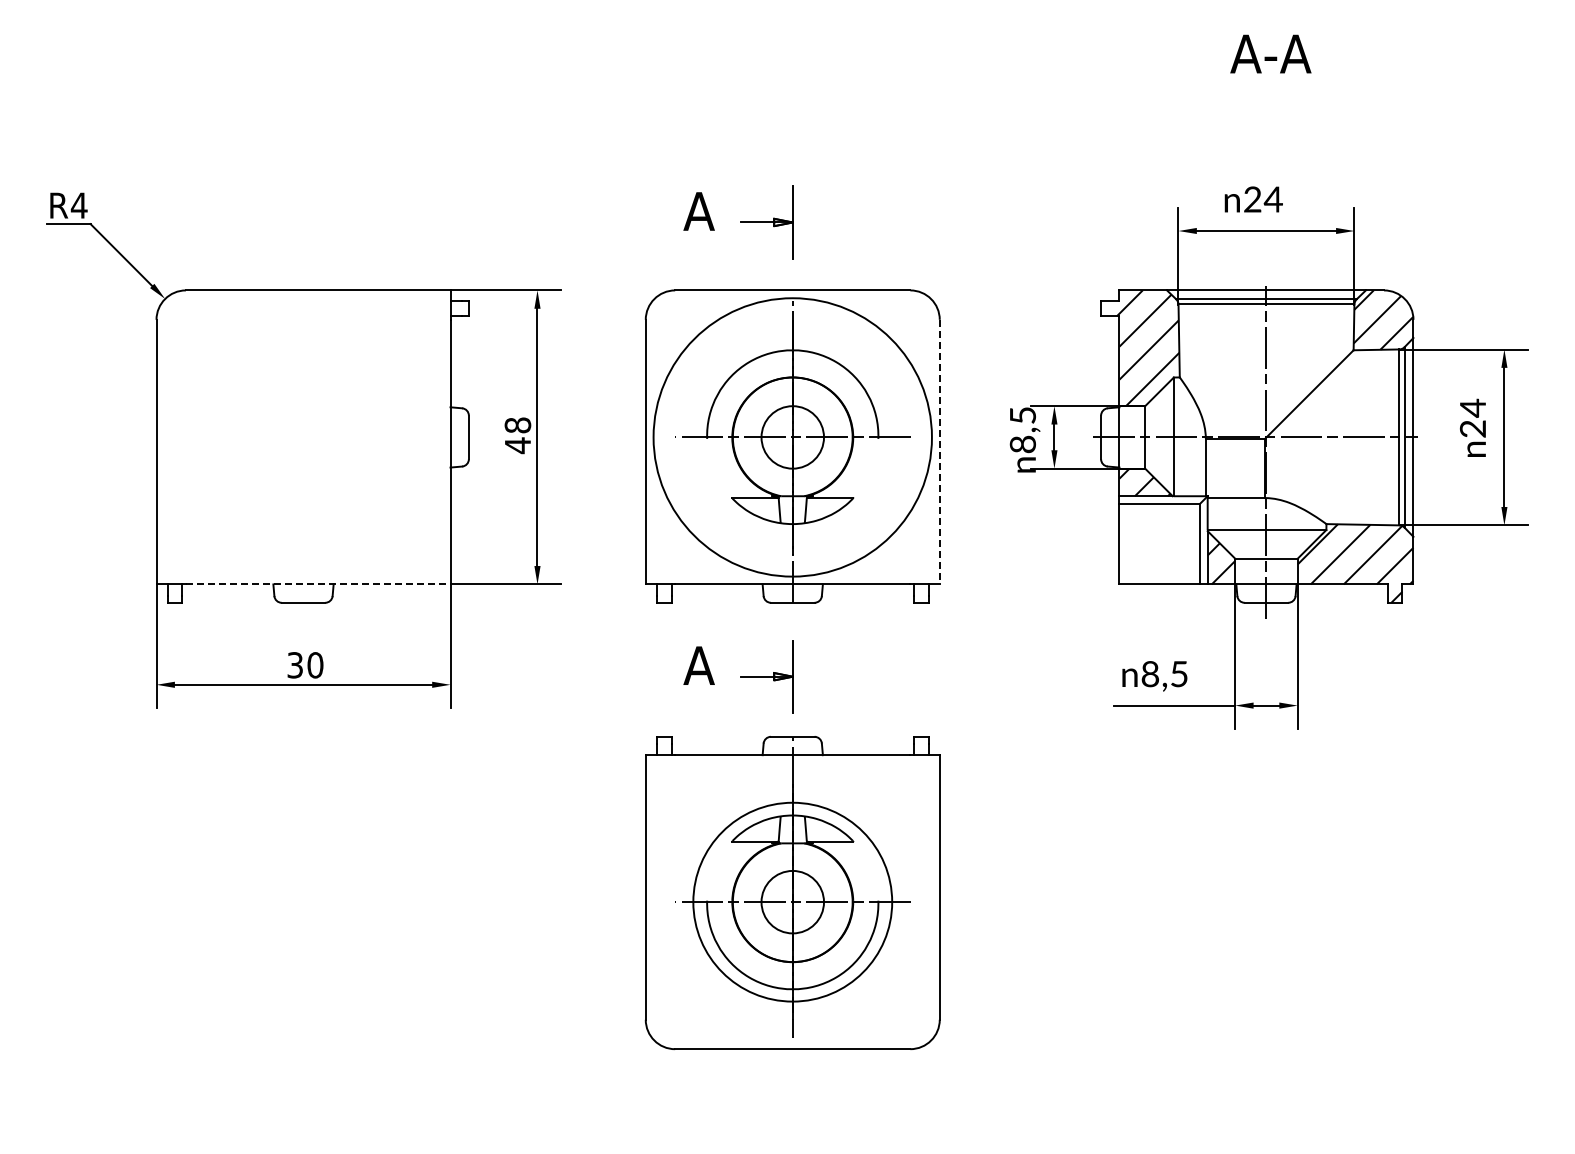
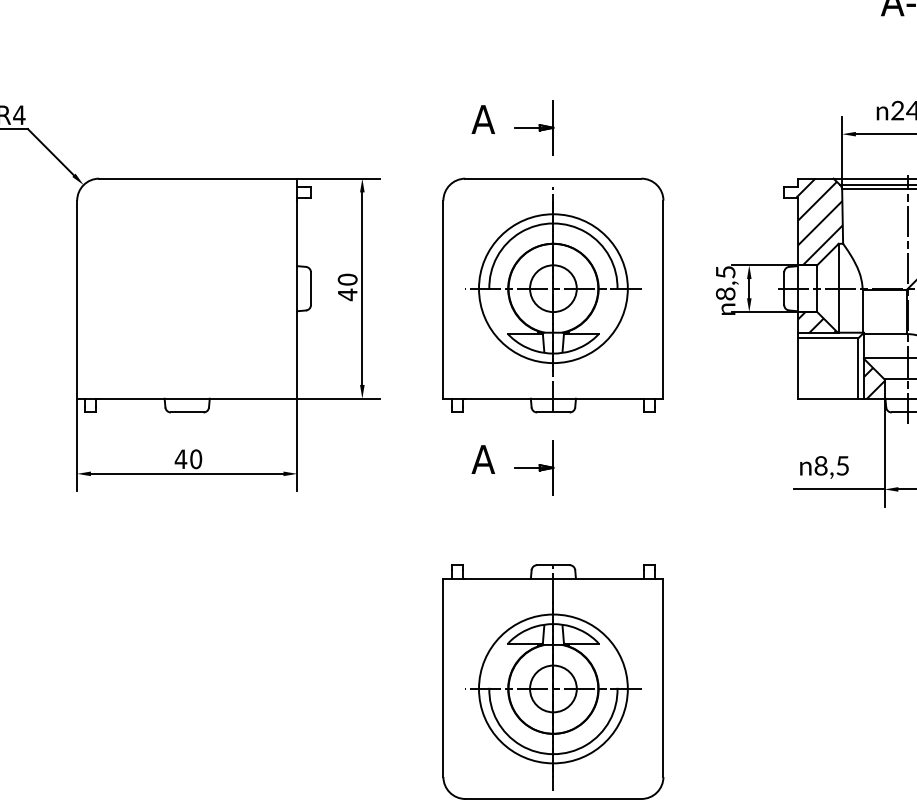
text: (517, 425) -> (347, 279), 48 -> 40
circle: (792, 437) -> (553, 288), size x0.71
line: (939, 452) -> (663, 299), dashed -> solid
line: (318, 584) -> (198, 398), dashed -> solid
text: (294, 665) -> (180, 459), 30 -> 40
part: (792, 893) -> (553, 682), moved

